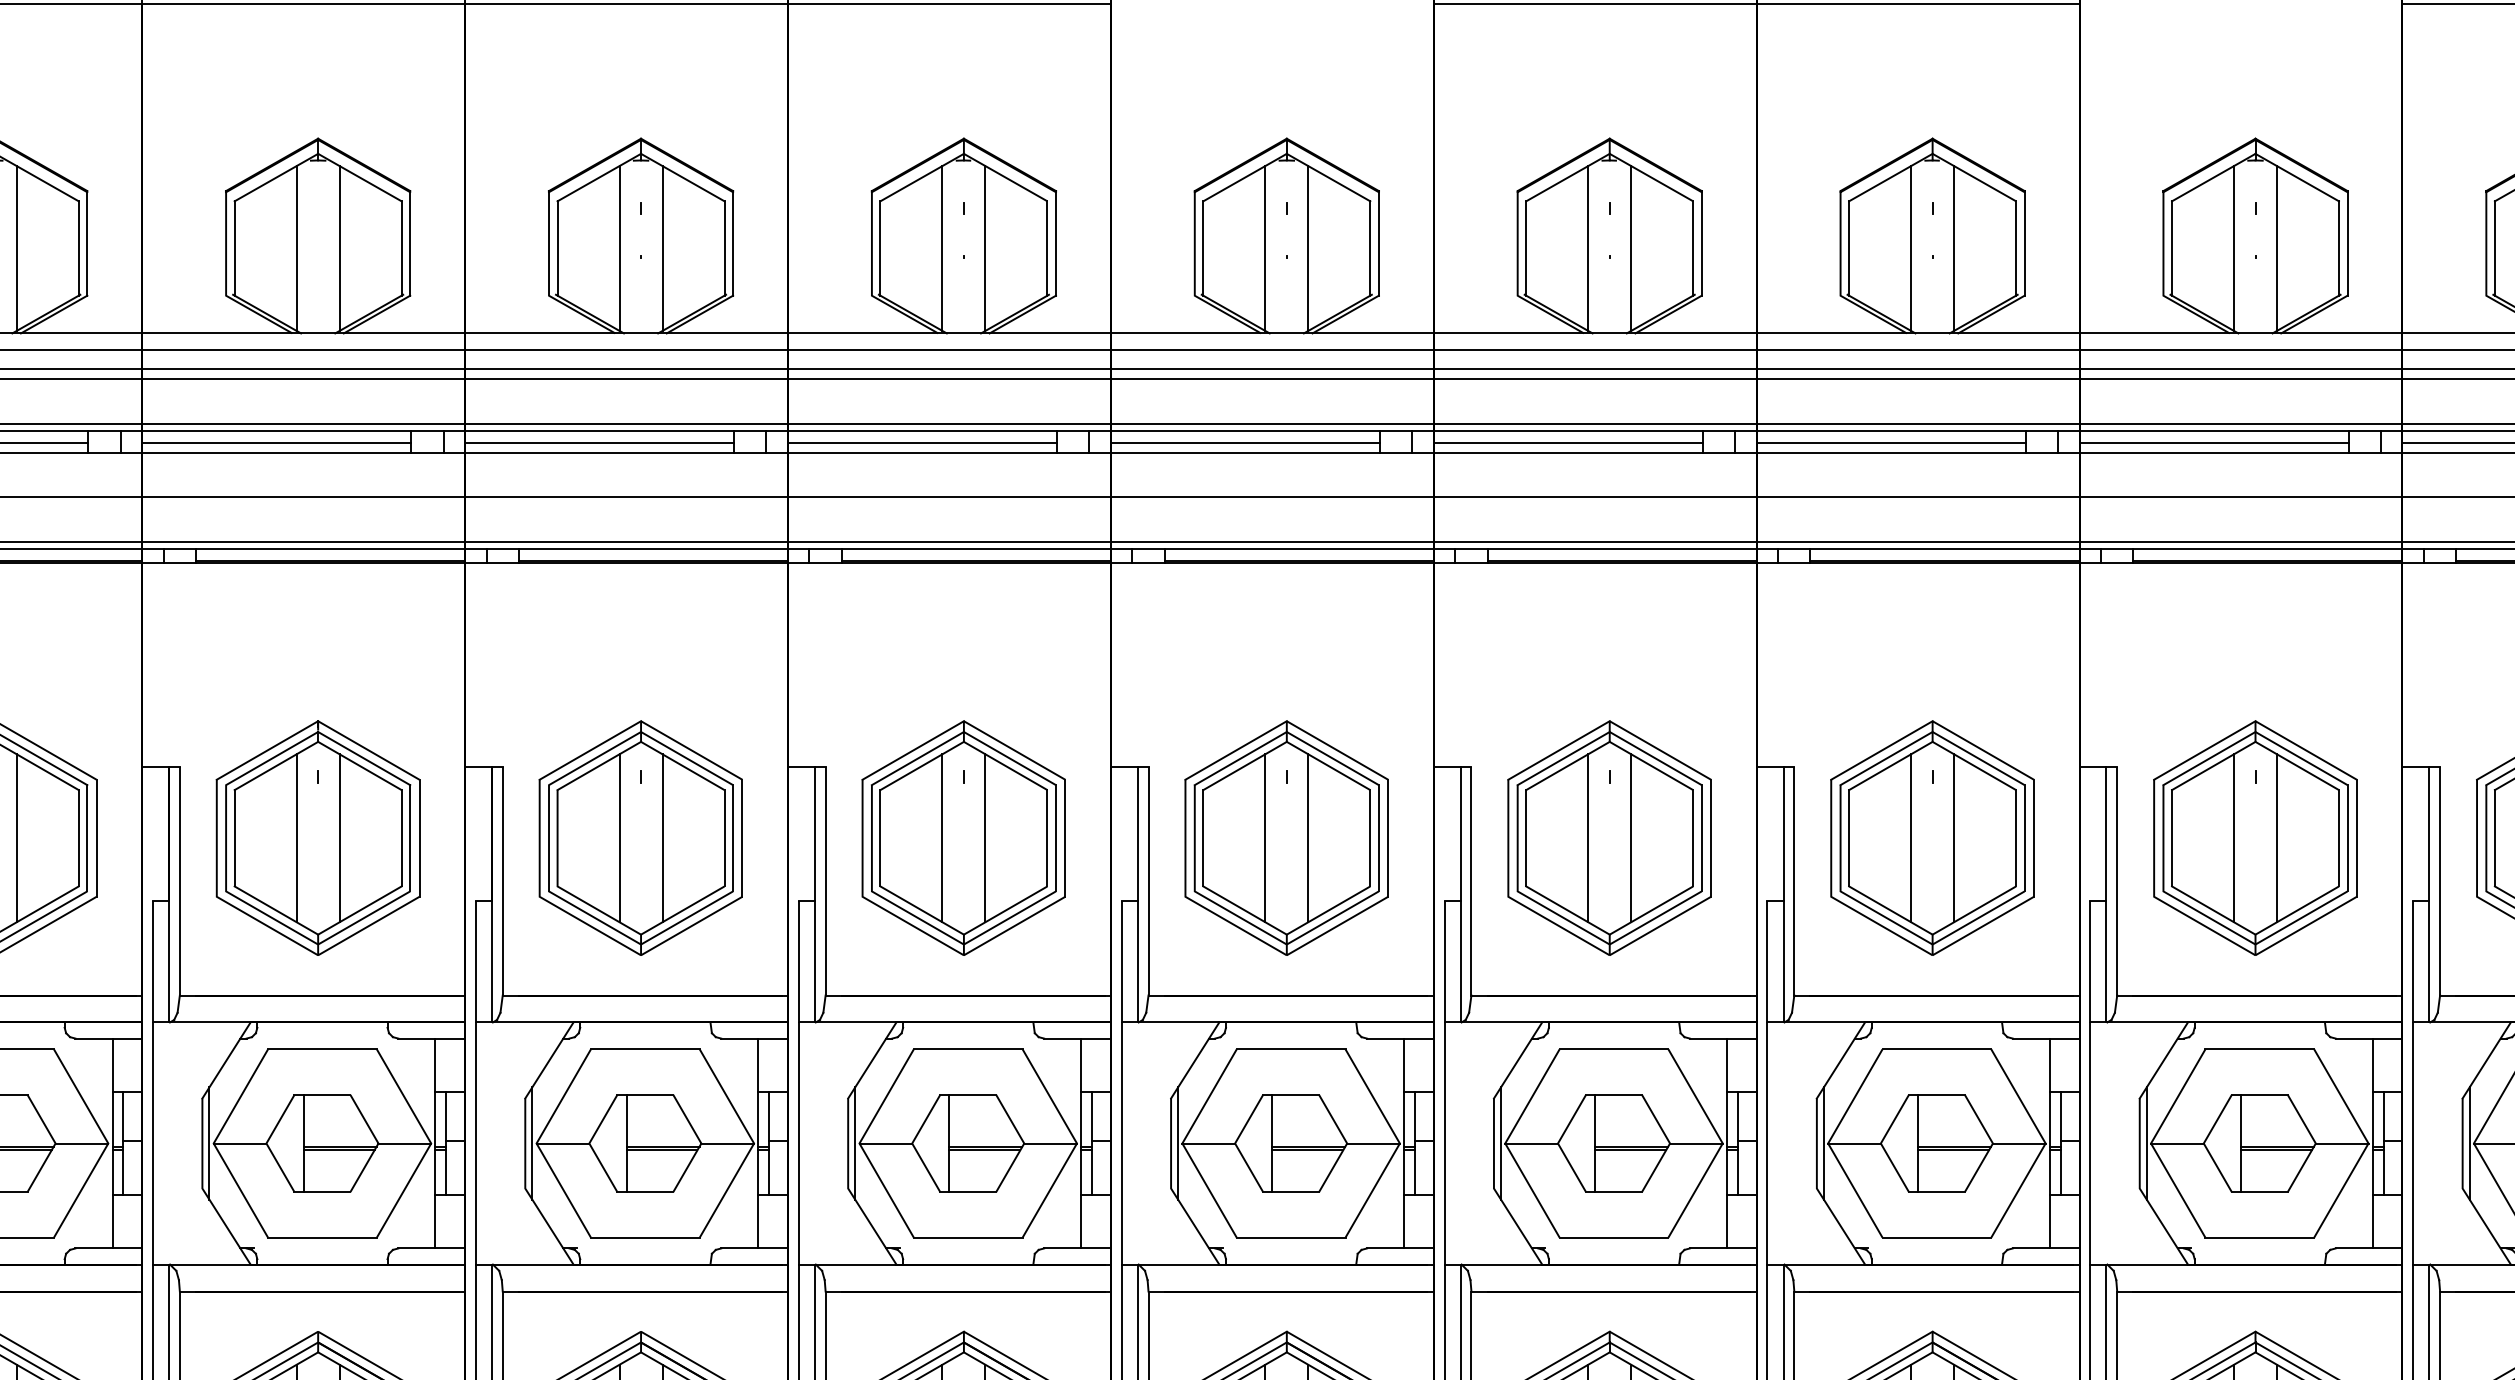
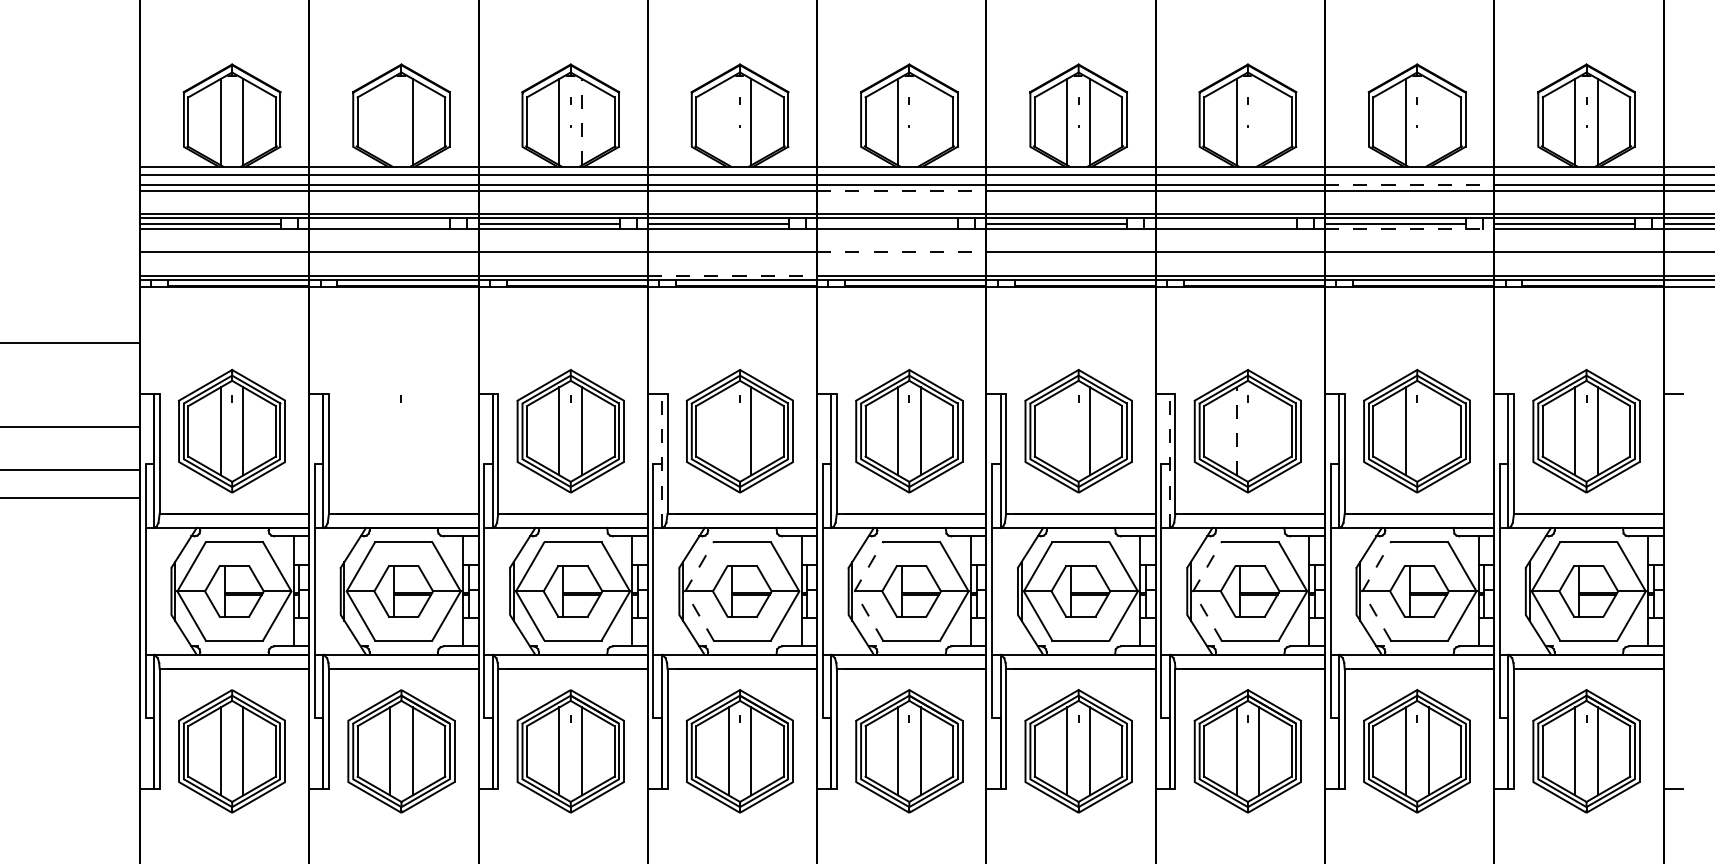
line: (297, 247) -> (390, 121), removed
line: (663, 247) -> (582, 121), solid -> dashed
line: (941, 247) -> (728, 121), removed
line: (1308, 247) -> (920, 121), removed
line: (1954, 247) -> (1259, 121), removed
line: (2276, 247) -> (1428, 121), removed
line: (2240, 369) -> (1409, 185), solid -> dashed
line: (1271, 378) -> (901, 190), solid -> dashed
line: (276, 443) -> (379, 224), removed
line: (1245, 443) -> (887, 224), removed
line: (1889, 443) -> (1225, 224), removed
line: (2240, 453) -> (1409, 229), solid -> dashed
line: (1271, 497) -> (901, 252), solid -> dashed
line: (949, 541) -> (732, 275), solid -> dashed
part: (318, 836) -> (401, 430), removed
line: (1910, 836) -> (1236, 430), solid -> dashed
line: (941, 838) -> (728, 431), removed
line: (1588, 838) -> (1067, 431), removed
line: (1954, 838) -> (1259, 431), removed
line: (2276, 838) -> (1428, 431), removed
line: (814, 893) -> (661, 460), solid -> dashed
line: (1782, 893) -> (1169, 460), solid -> dashed
line: (859, 1143) -> (685, 591), solid -> dashed
line: (1182, 1143) -> (854, 591), solid -> dashed
line: (1828, 1143) -> (1193, 591), solid -> dashed
line: (2151, 1143) -> (1362, 591), solid -> dashed

